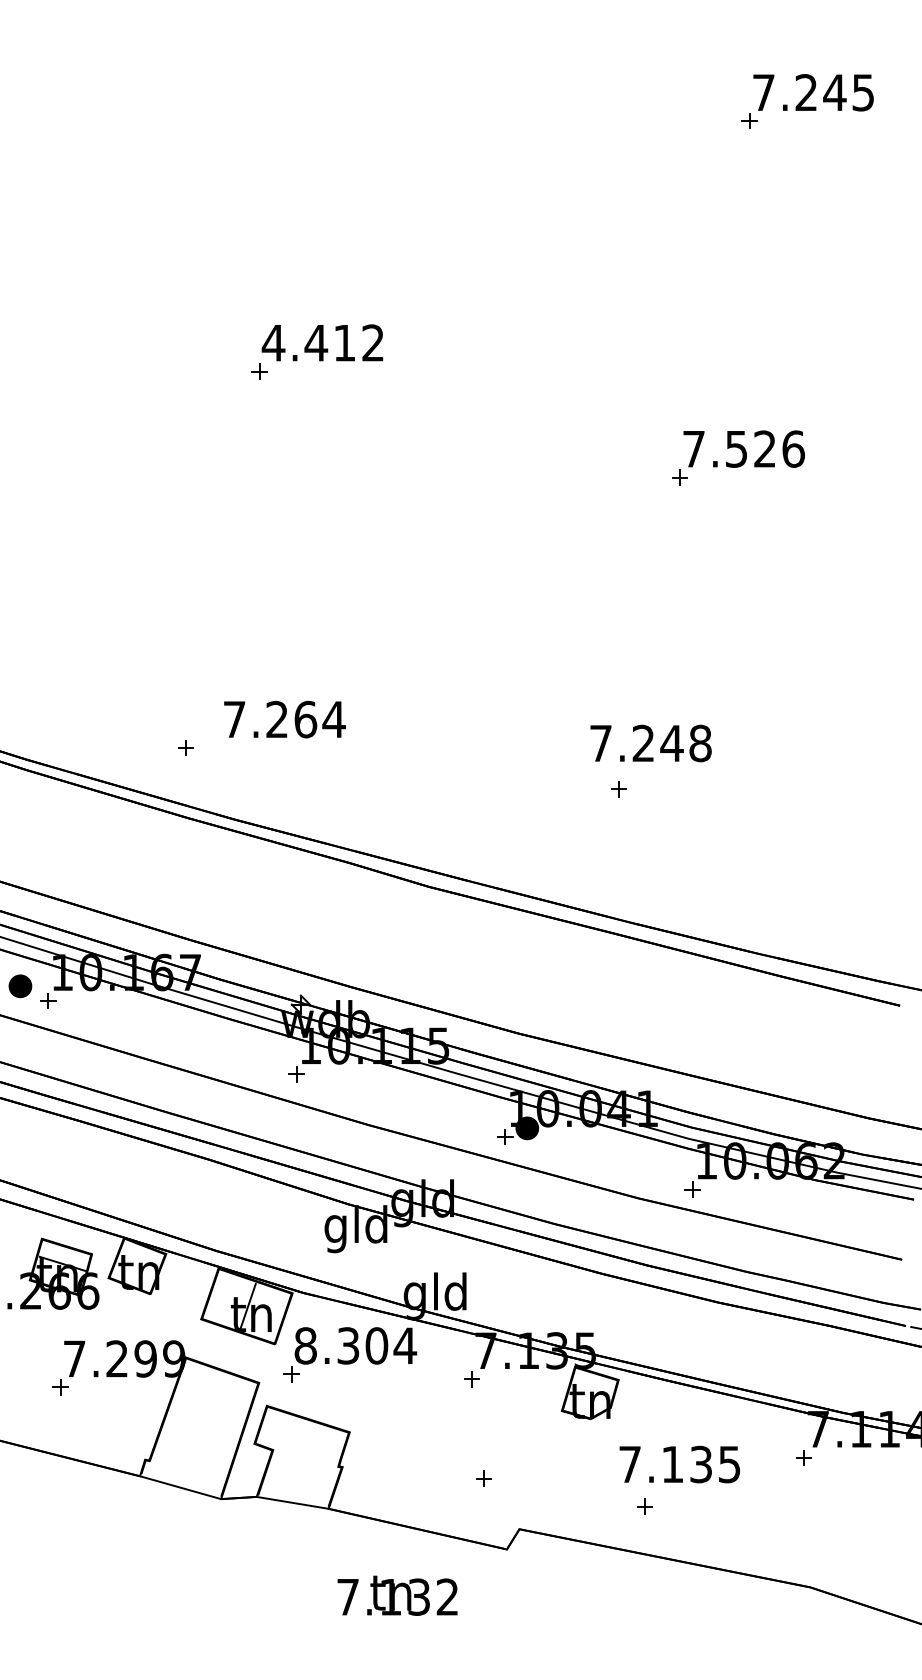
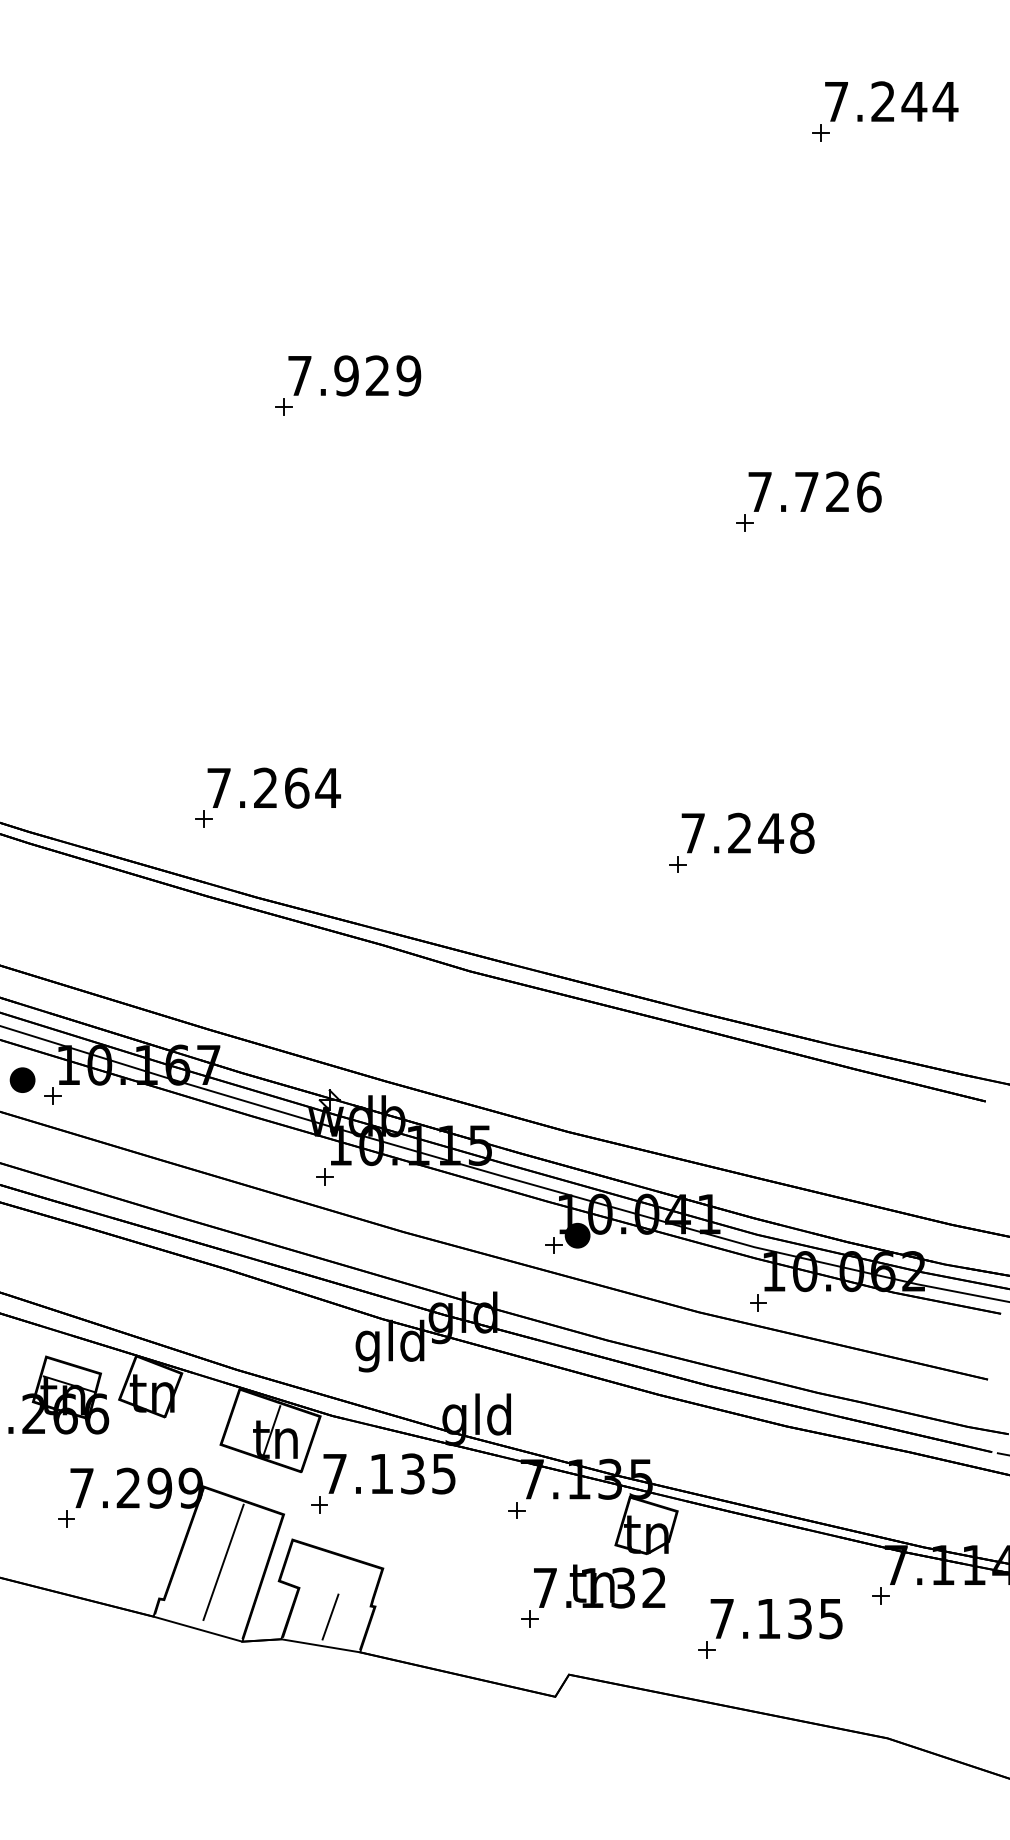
text: (863, 93) -> (945, 102), 7.245 -> 7.244
text: (322, 342) -> (353, 375), 4.412 -> 7.929
text: (736, 449) -> (806, 492), 7.526 -> 7.726
text: (285, 718) -> (274, 787), moved
text: (650, 742) -> (747, 832), moved
text: (355, 1345) -> (389, 1473), 8.304 -> 7.135
line: (203, 1425) -> (223, 1561), added
text: (679, 1464) -> (776, 1618), moved
line: (301, 1476) -> (330, 1616), added
text: (397, 1595) -> (599, 1586), moved

